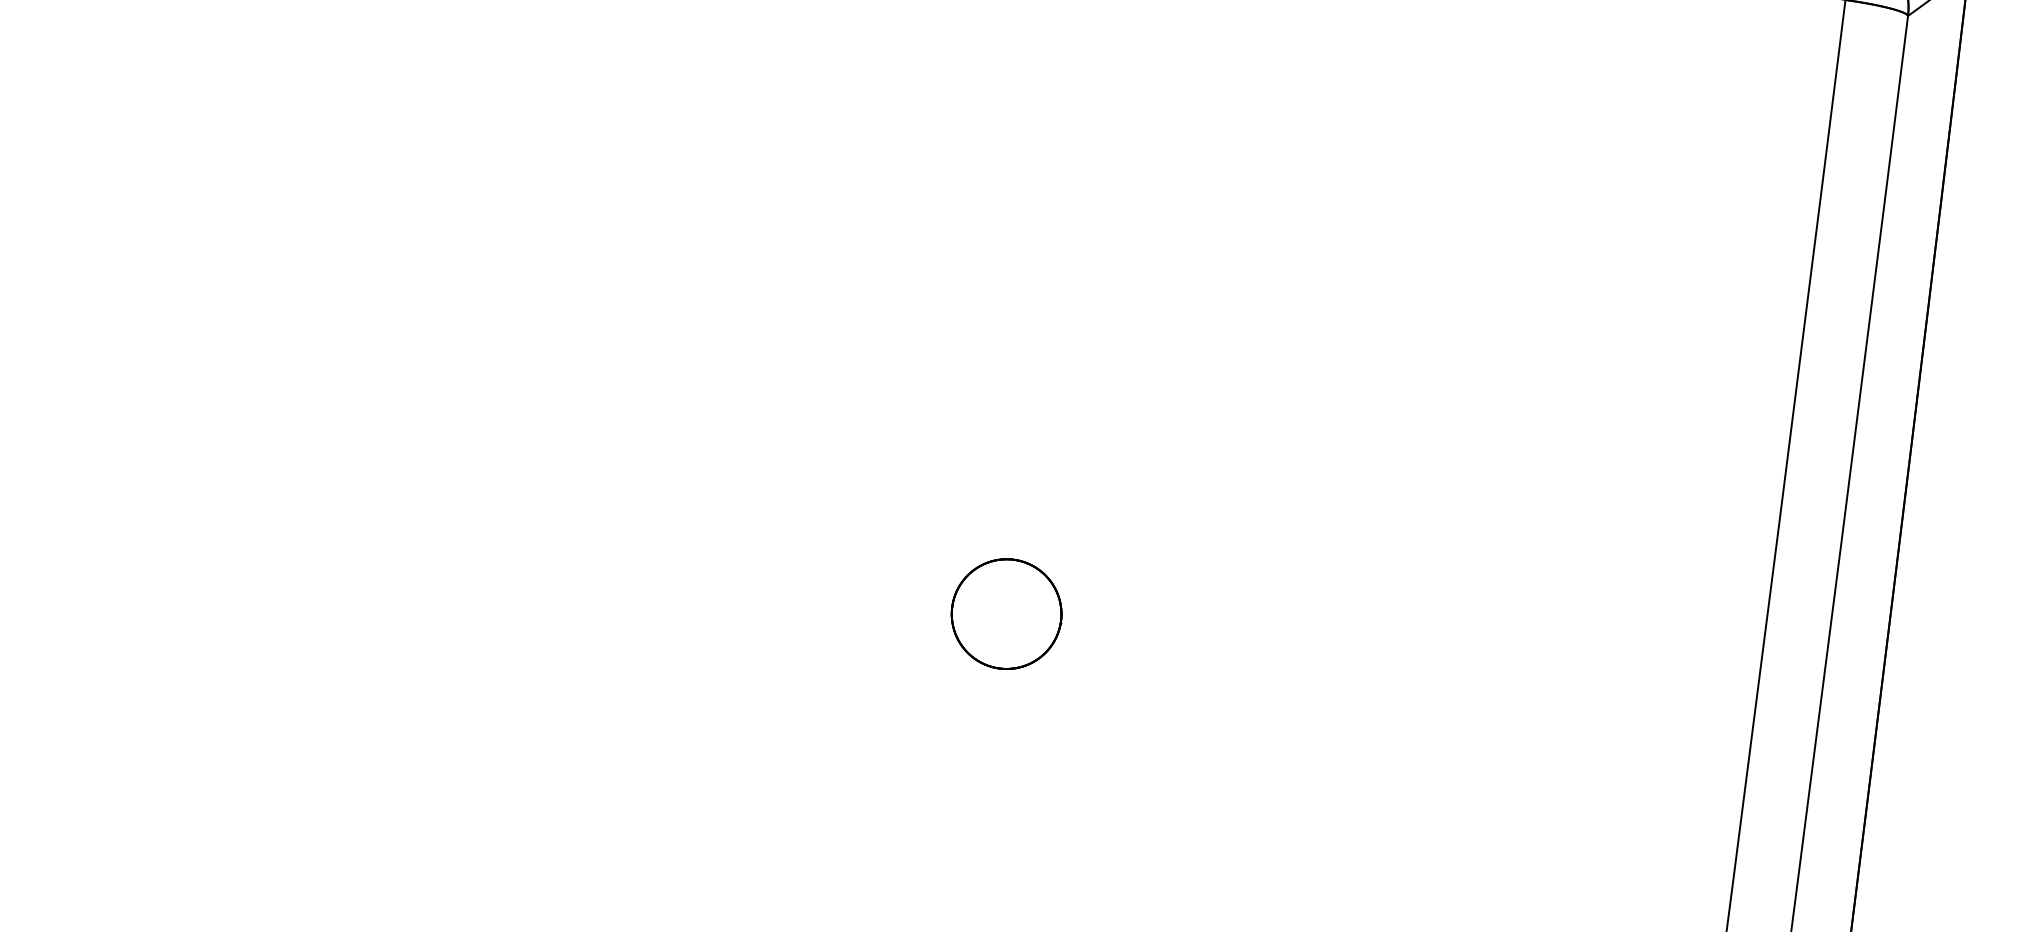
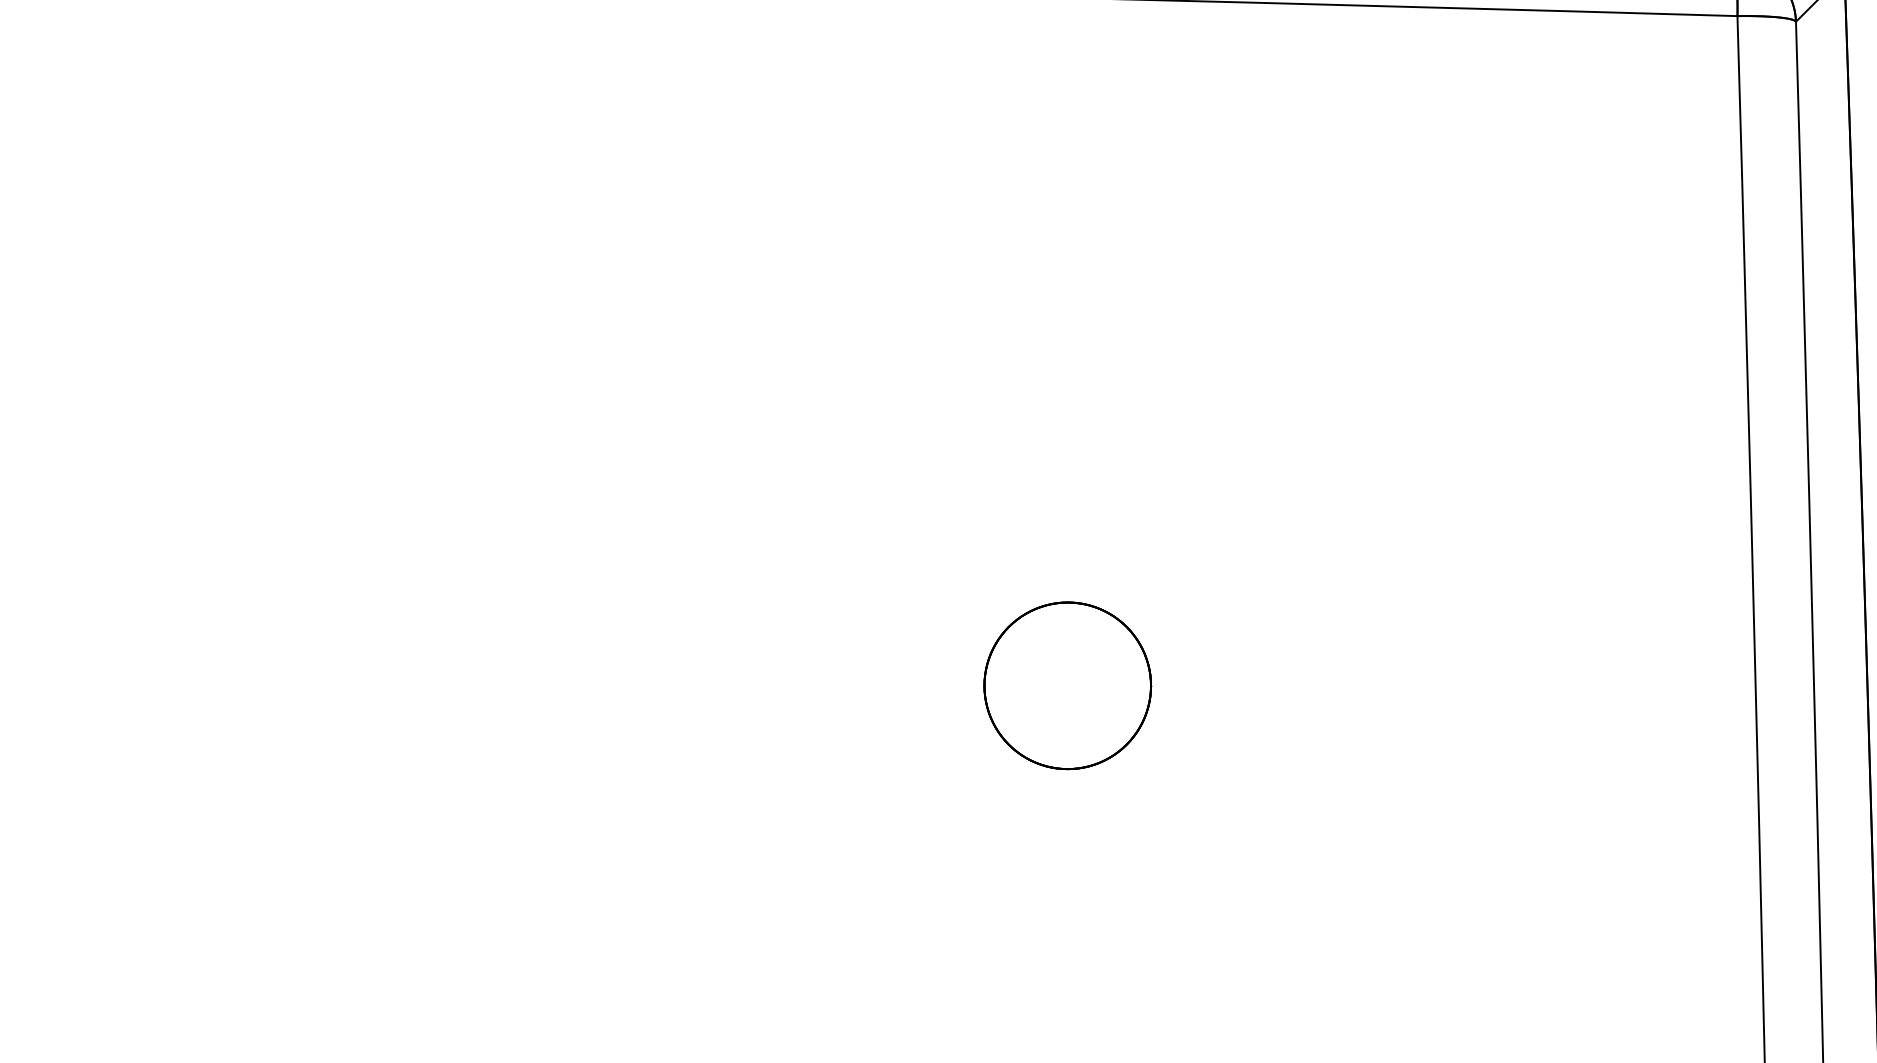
part: (1006, 613) -> (1067, 685), size x1.67

